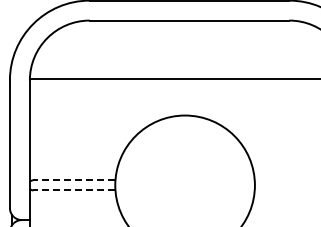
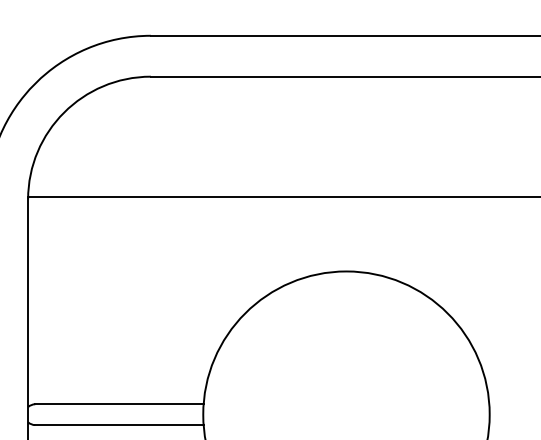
line: (73, 180) -> (117, 404), dashed -> solid
line: (73, 190) -> (117, 425), dashed -> solid

